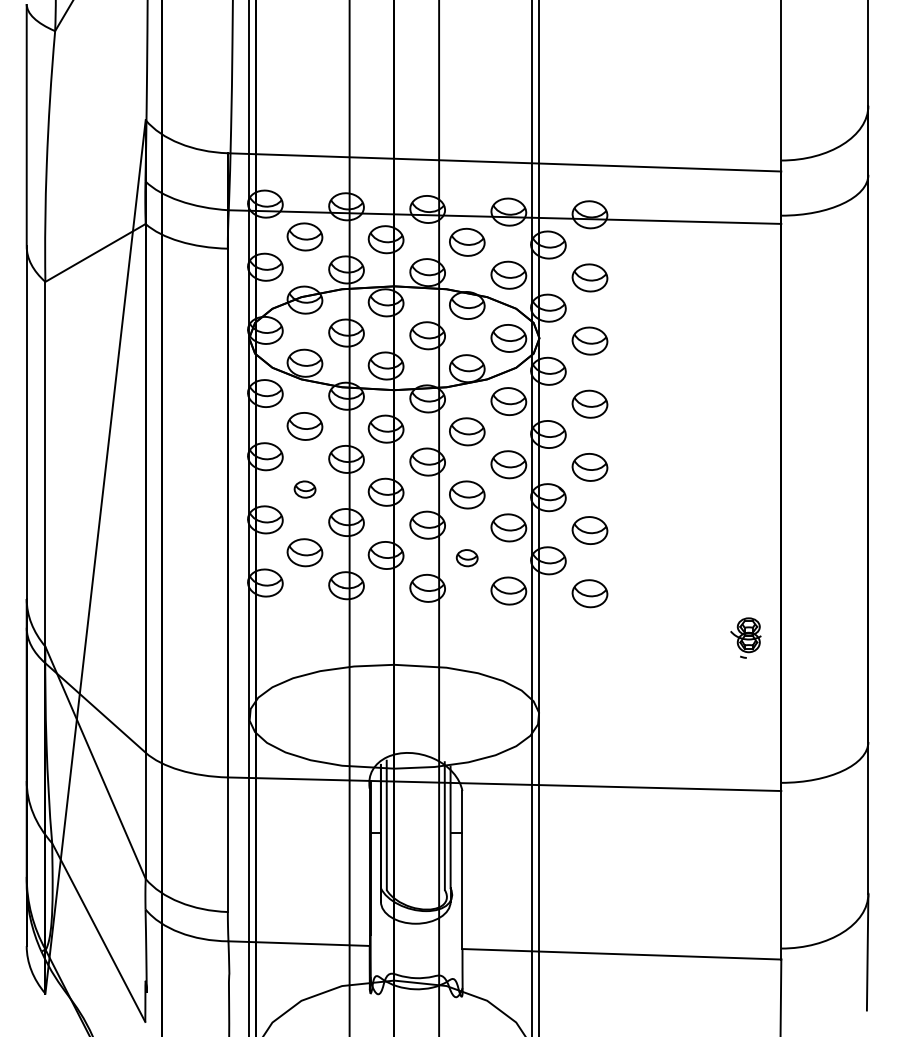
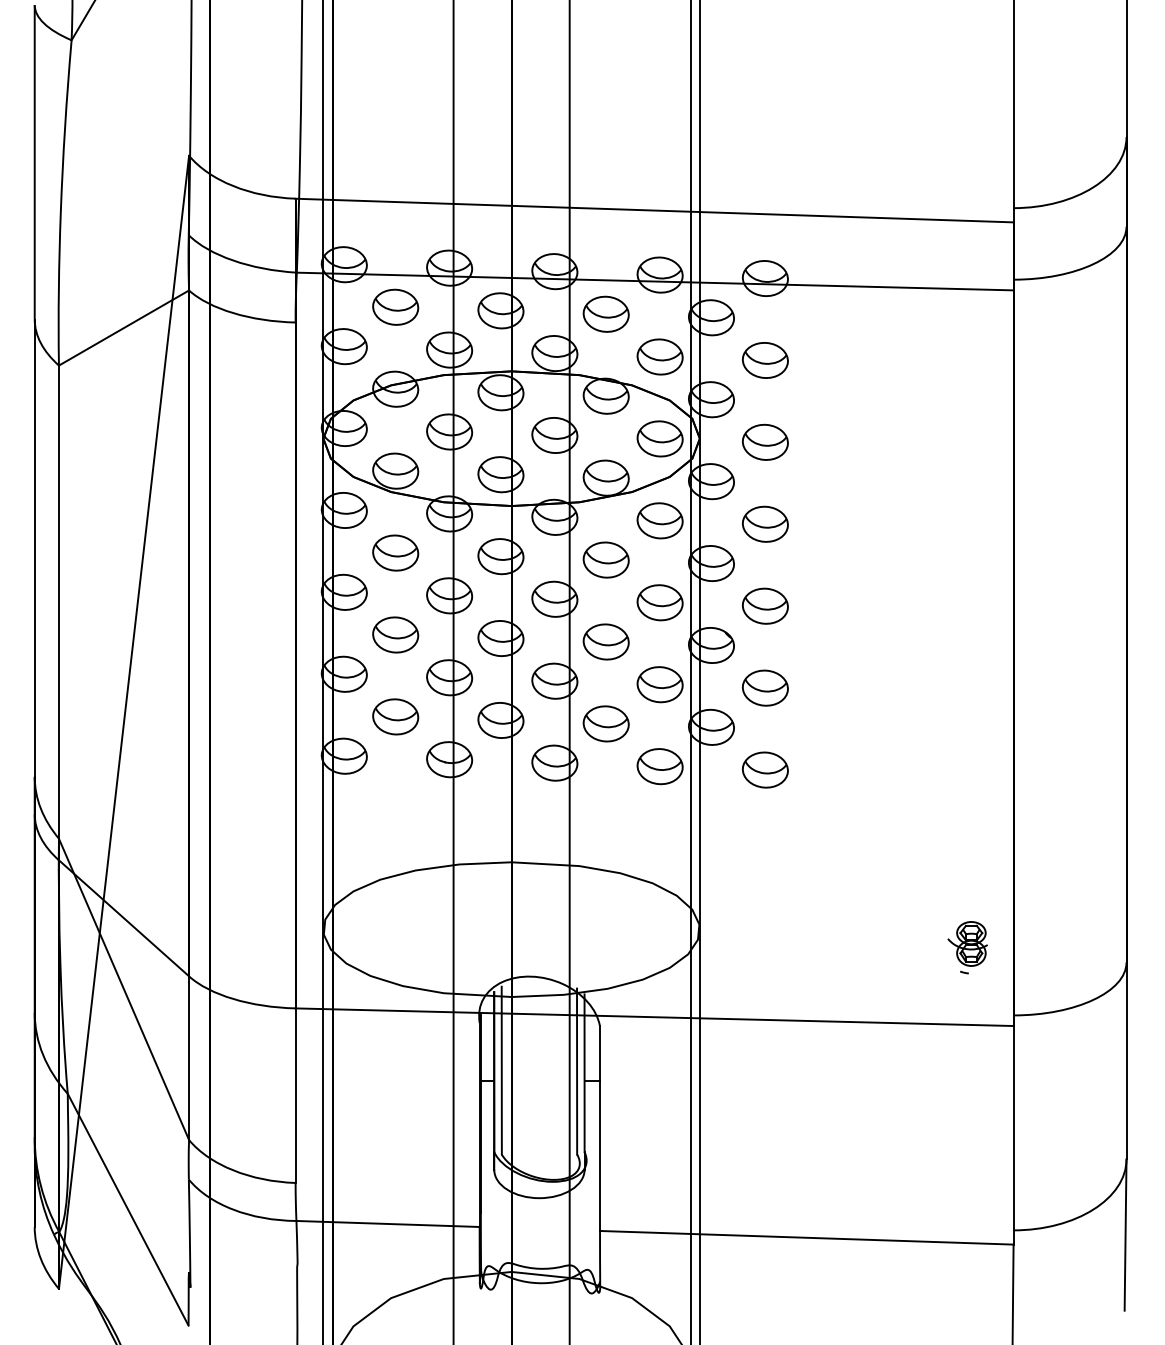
part: (304, 489) -> (395, 634), size x1.67
part: (466, 557) -> (605, 723), size x1.67
part: (745, 637) -> (967, 947), moved

